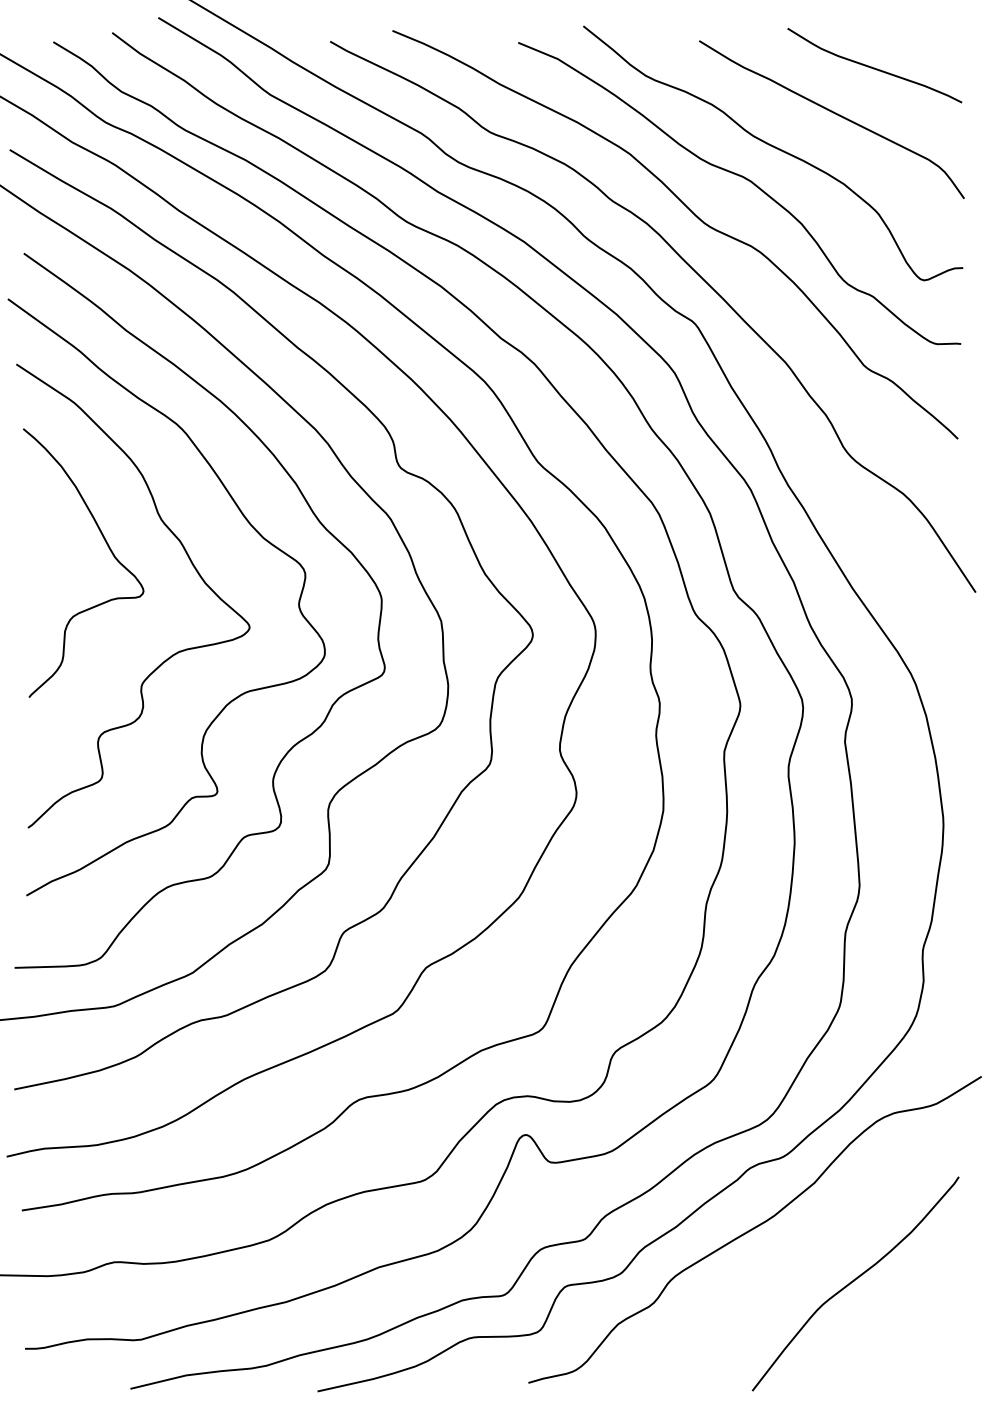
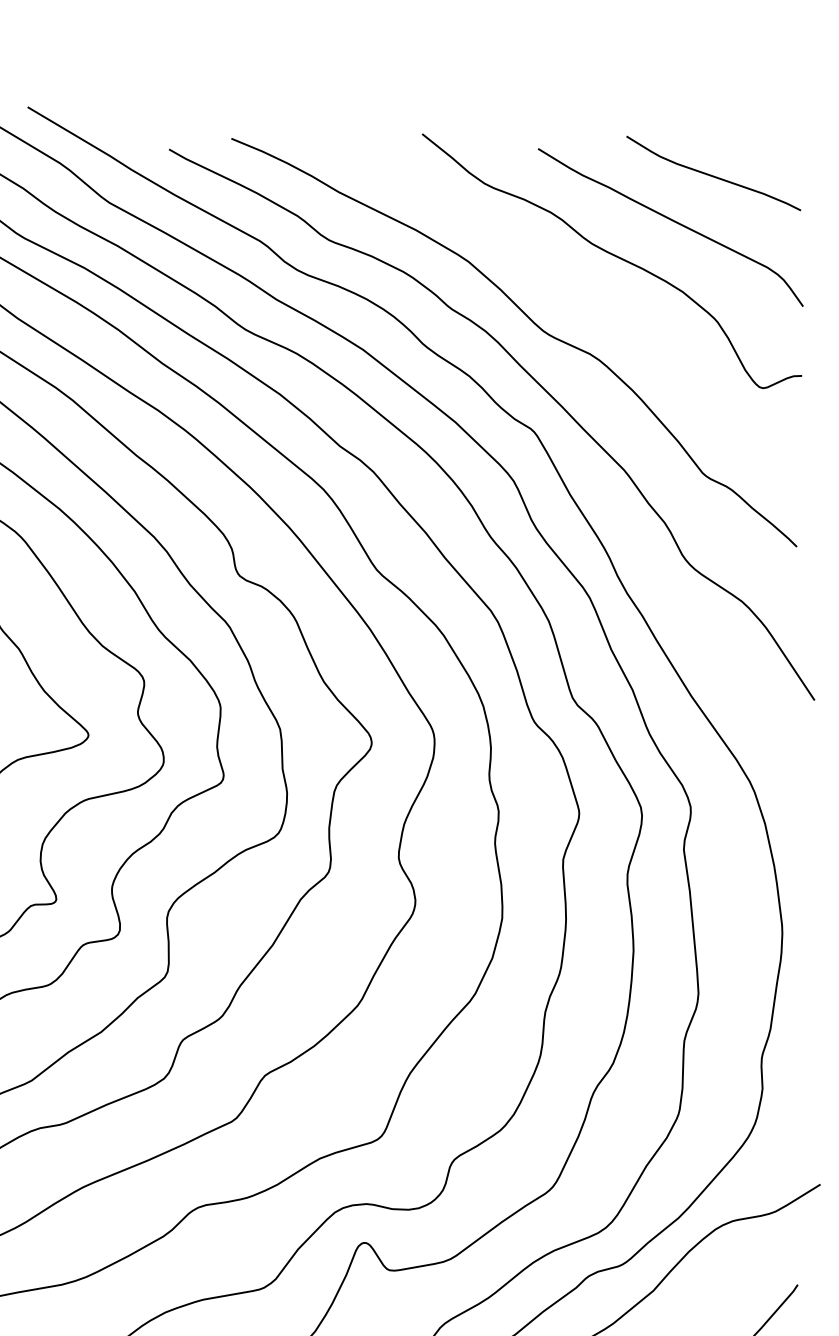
curve: (748, 181) -> (587, 289), removed

